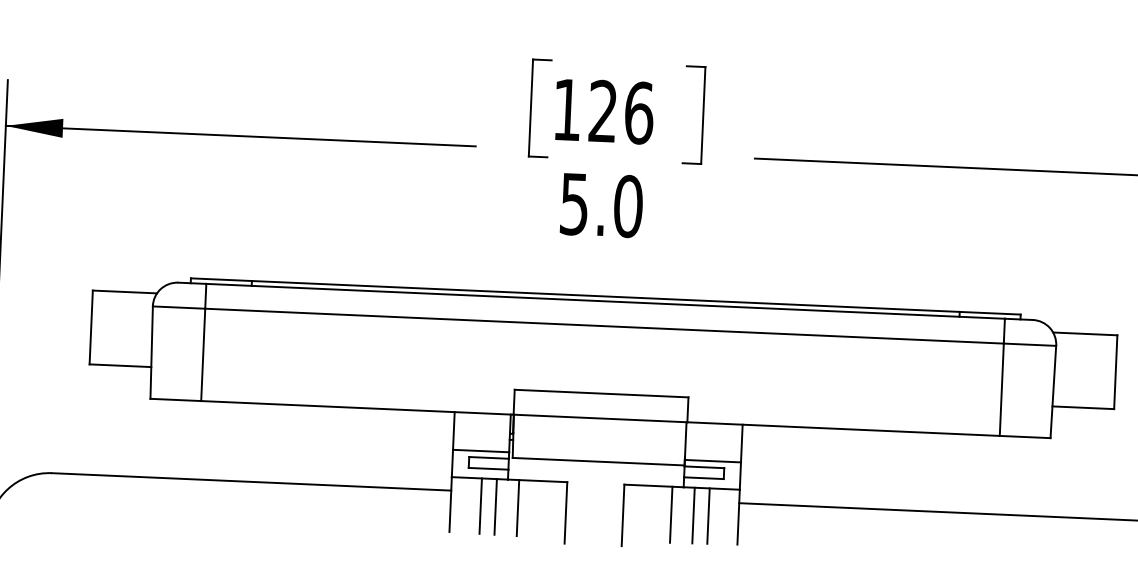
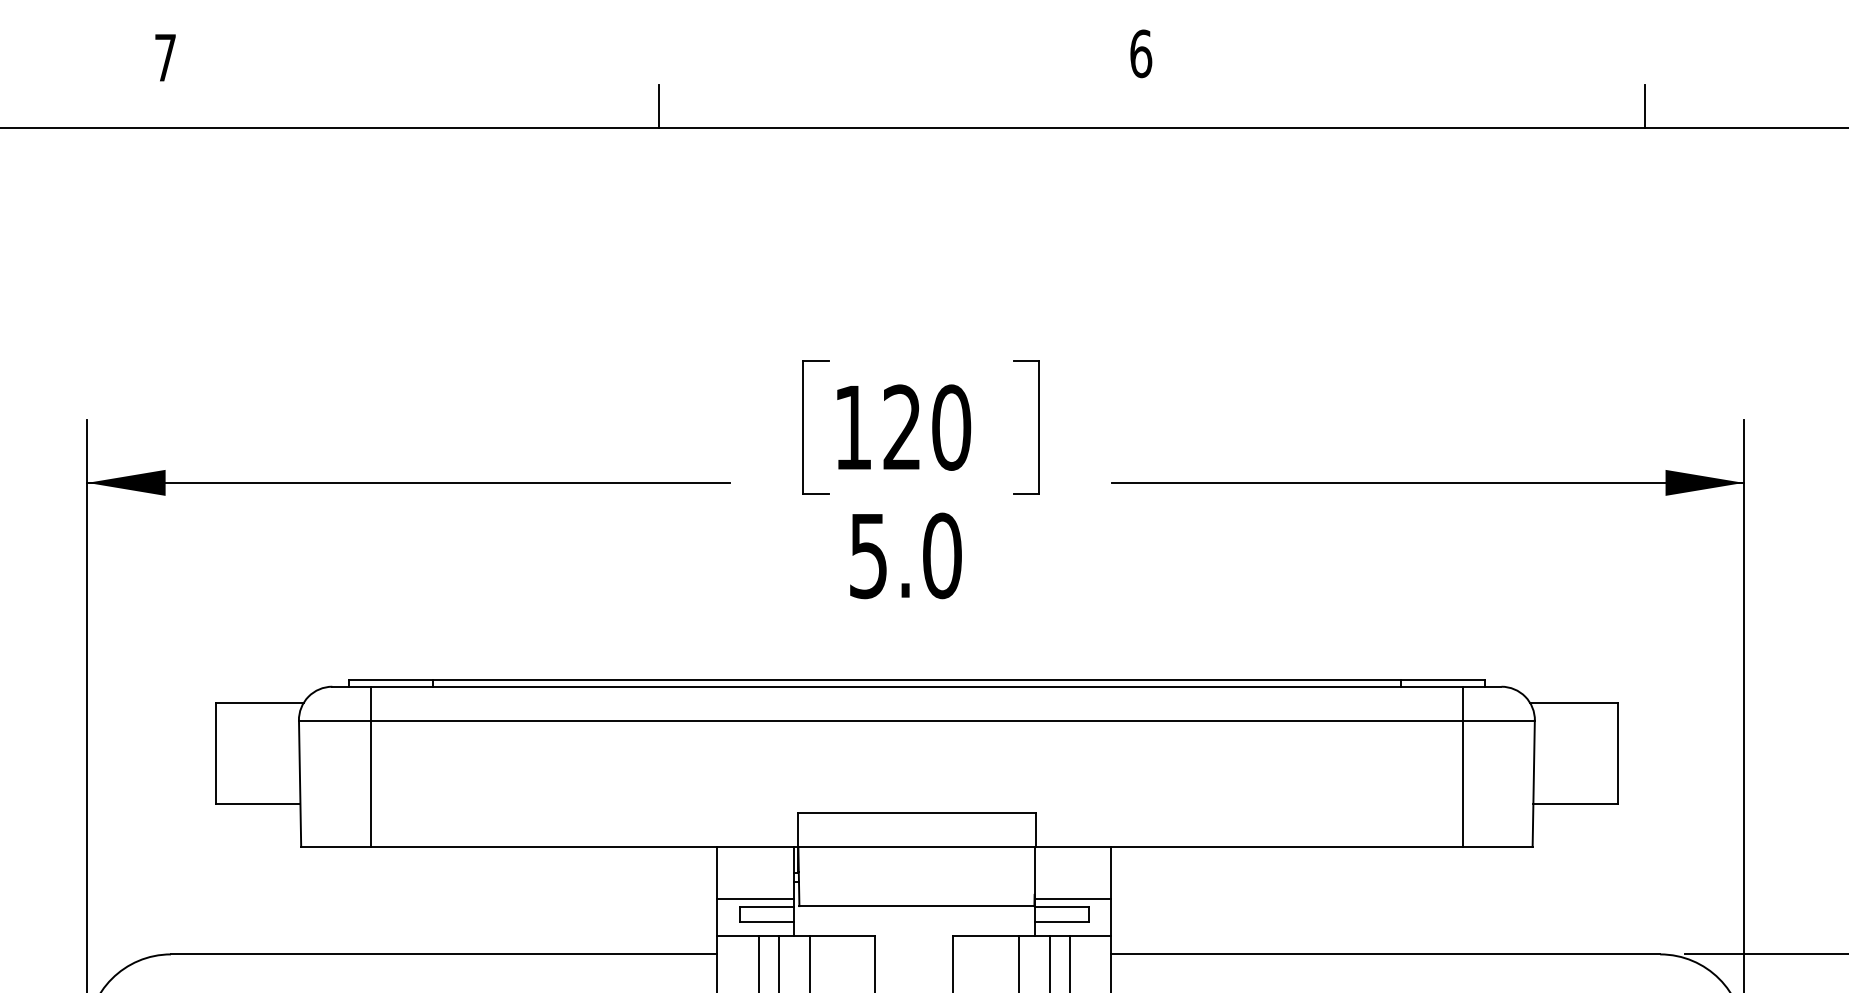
text: (639, 112) -> (951, 427), 126 -> 120

